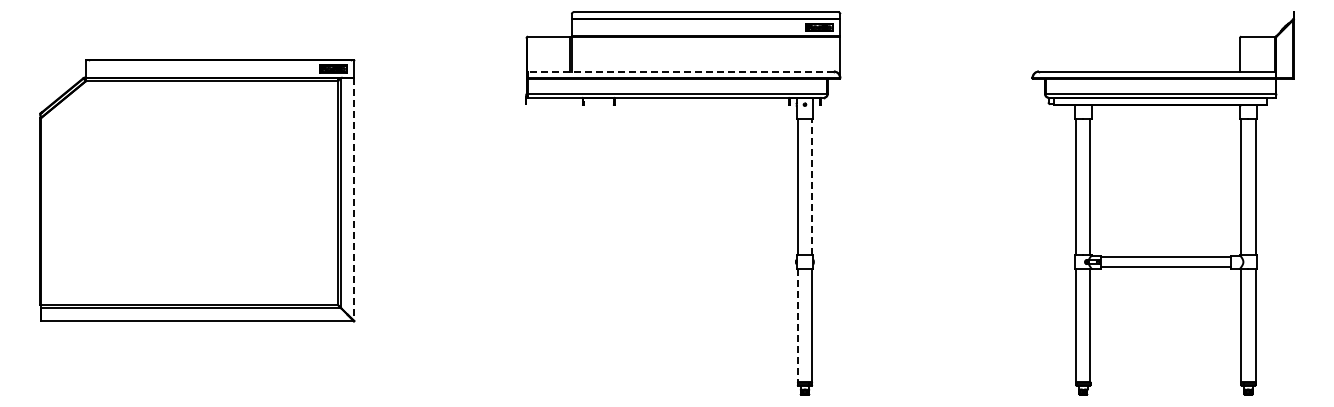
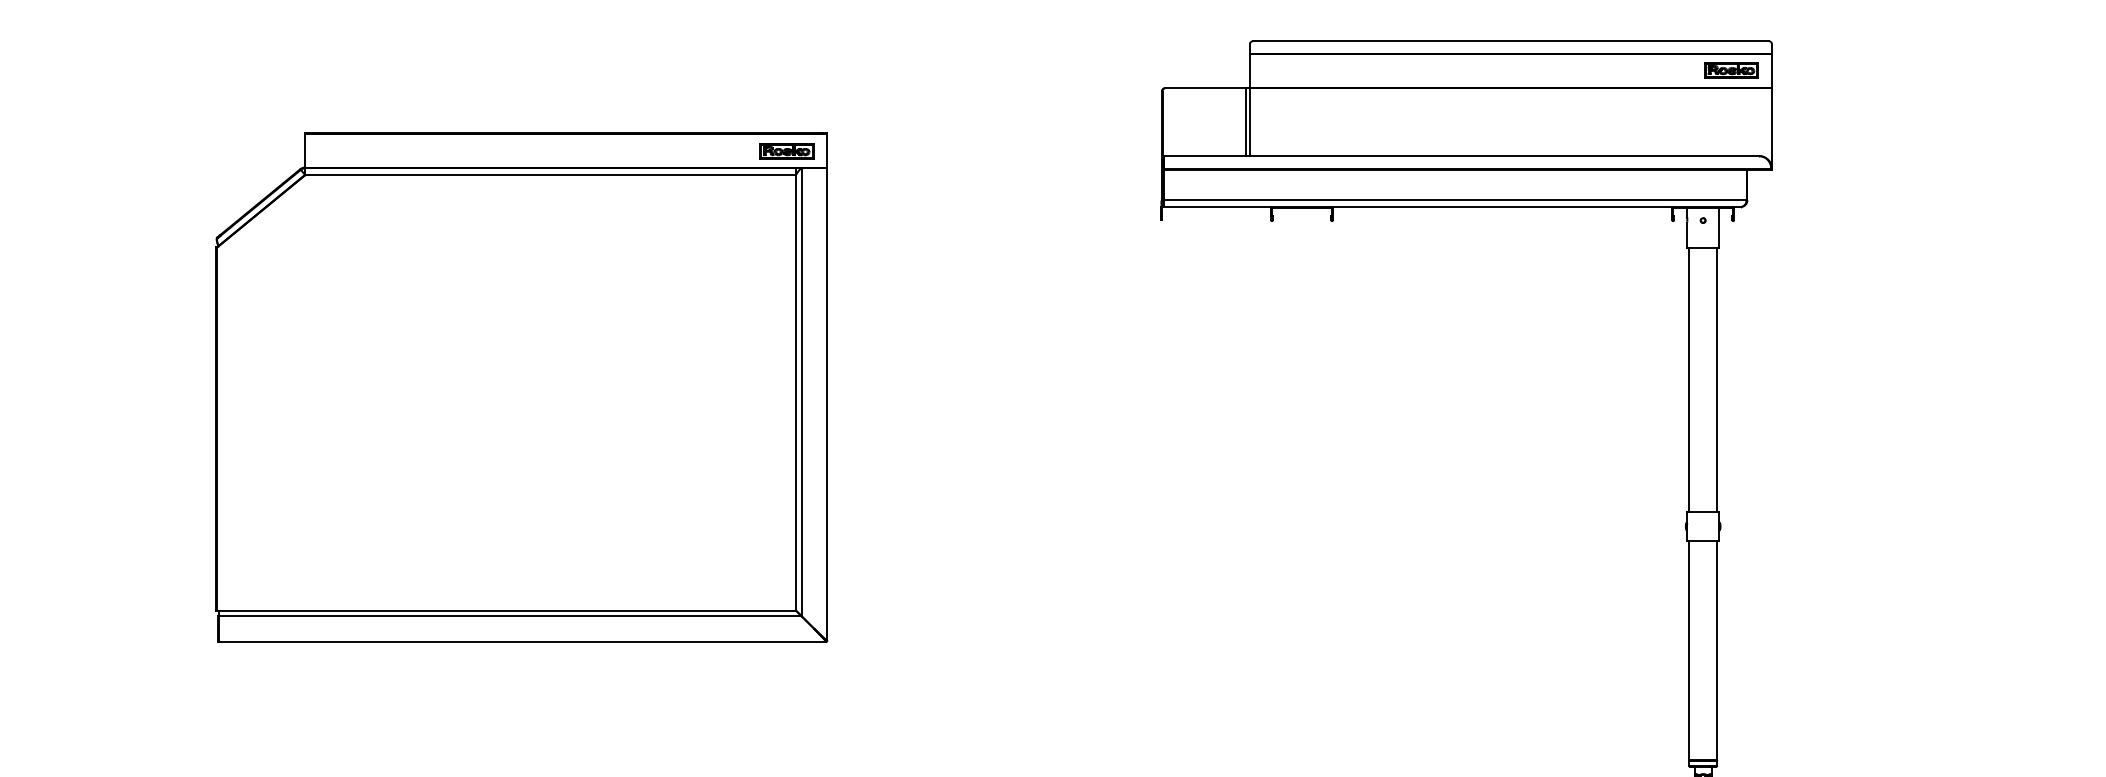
line: (680, 71) -> (1461, 156), dashed -> solid
line: (812, 186) -> (1717, 379), dashed -> solid
line: (354, 199) -> (827, 404), dashed -> solid
line: (797, 326) -> (1688, 651), dashed -> solid

